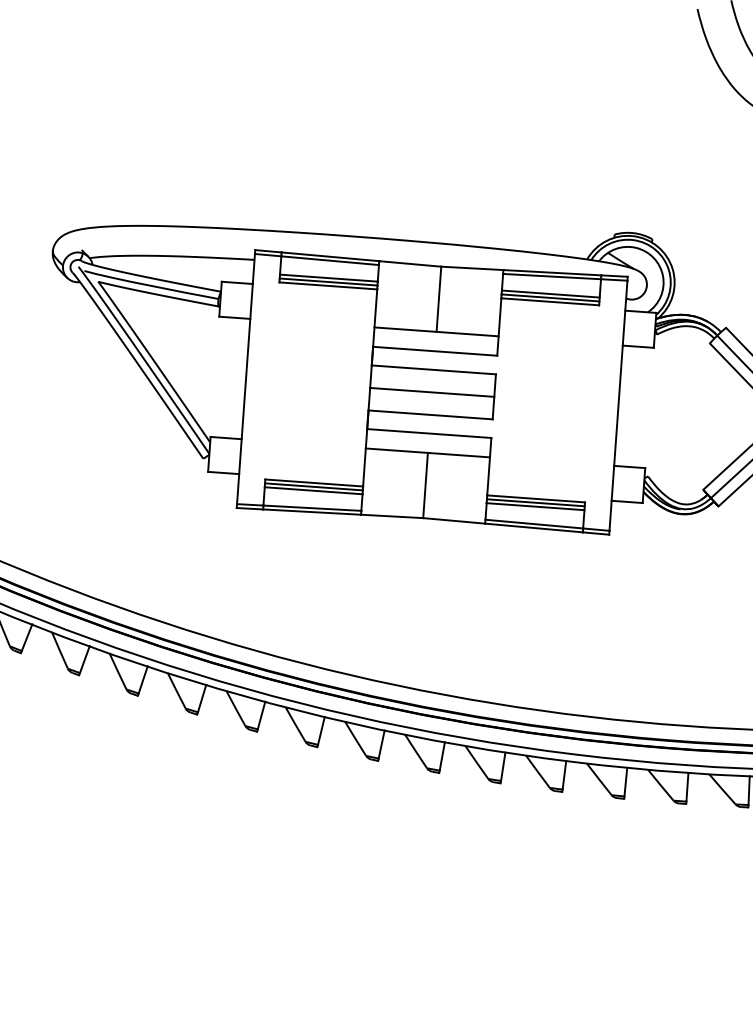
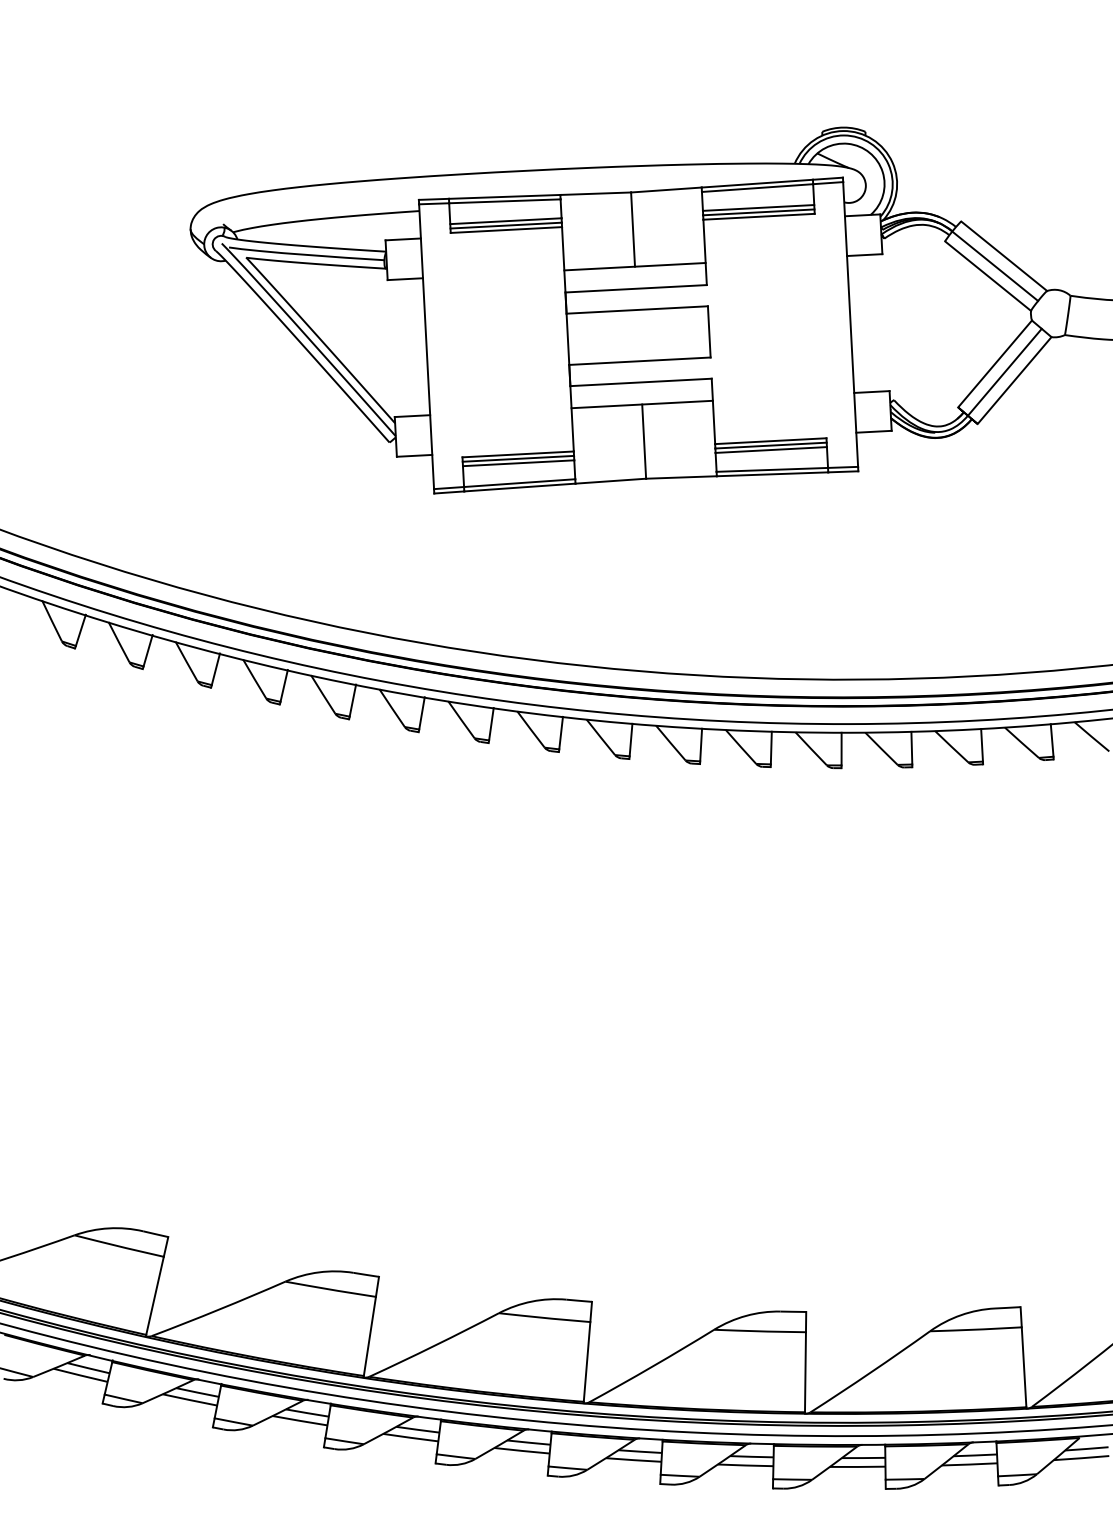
line: (432, 392) -> (638, 335), removed

